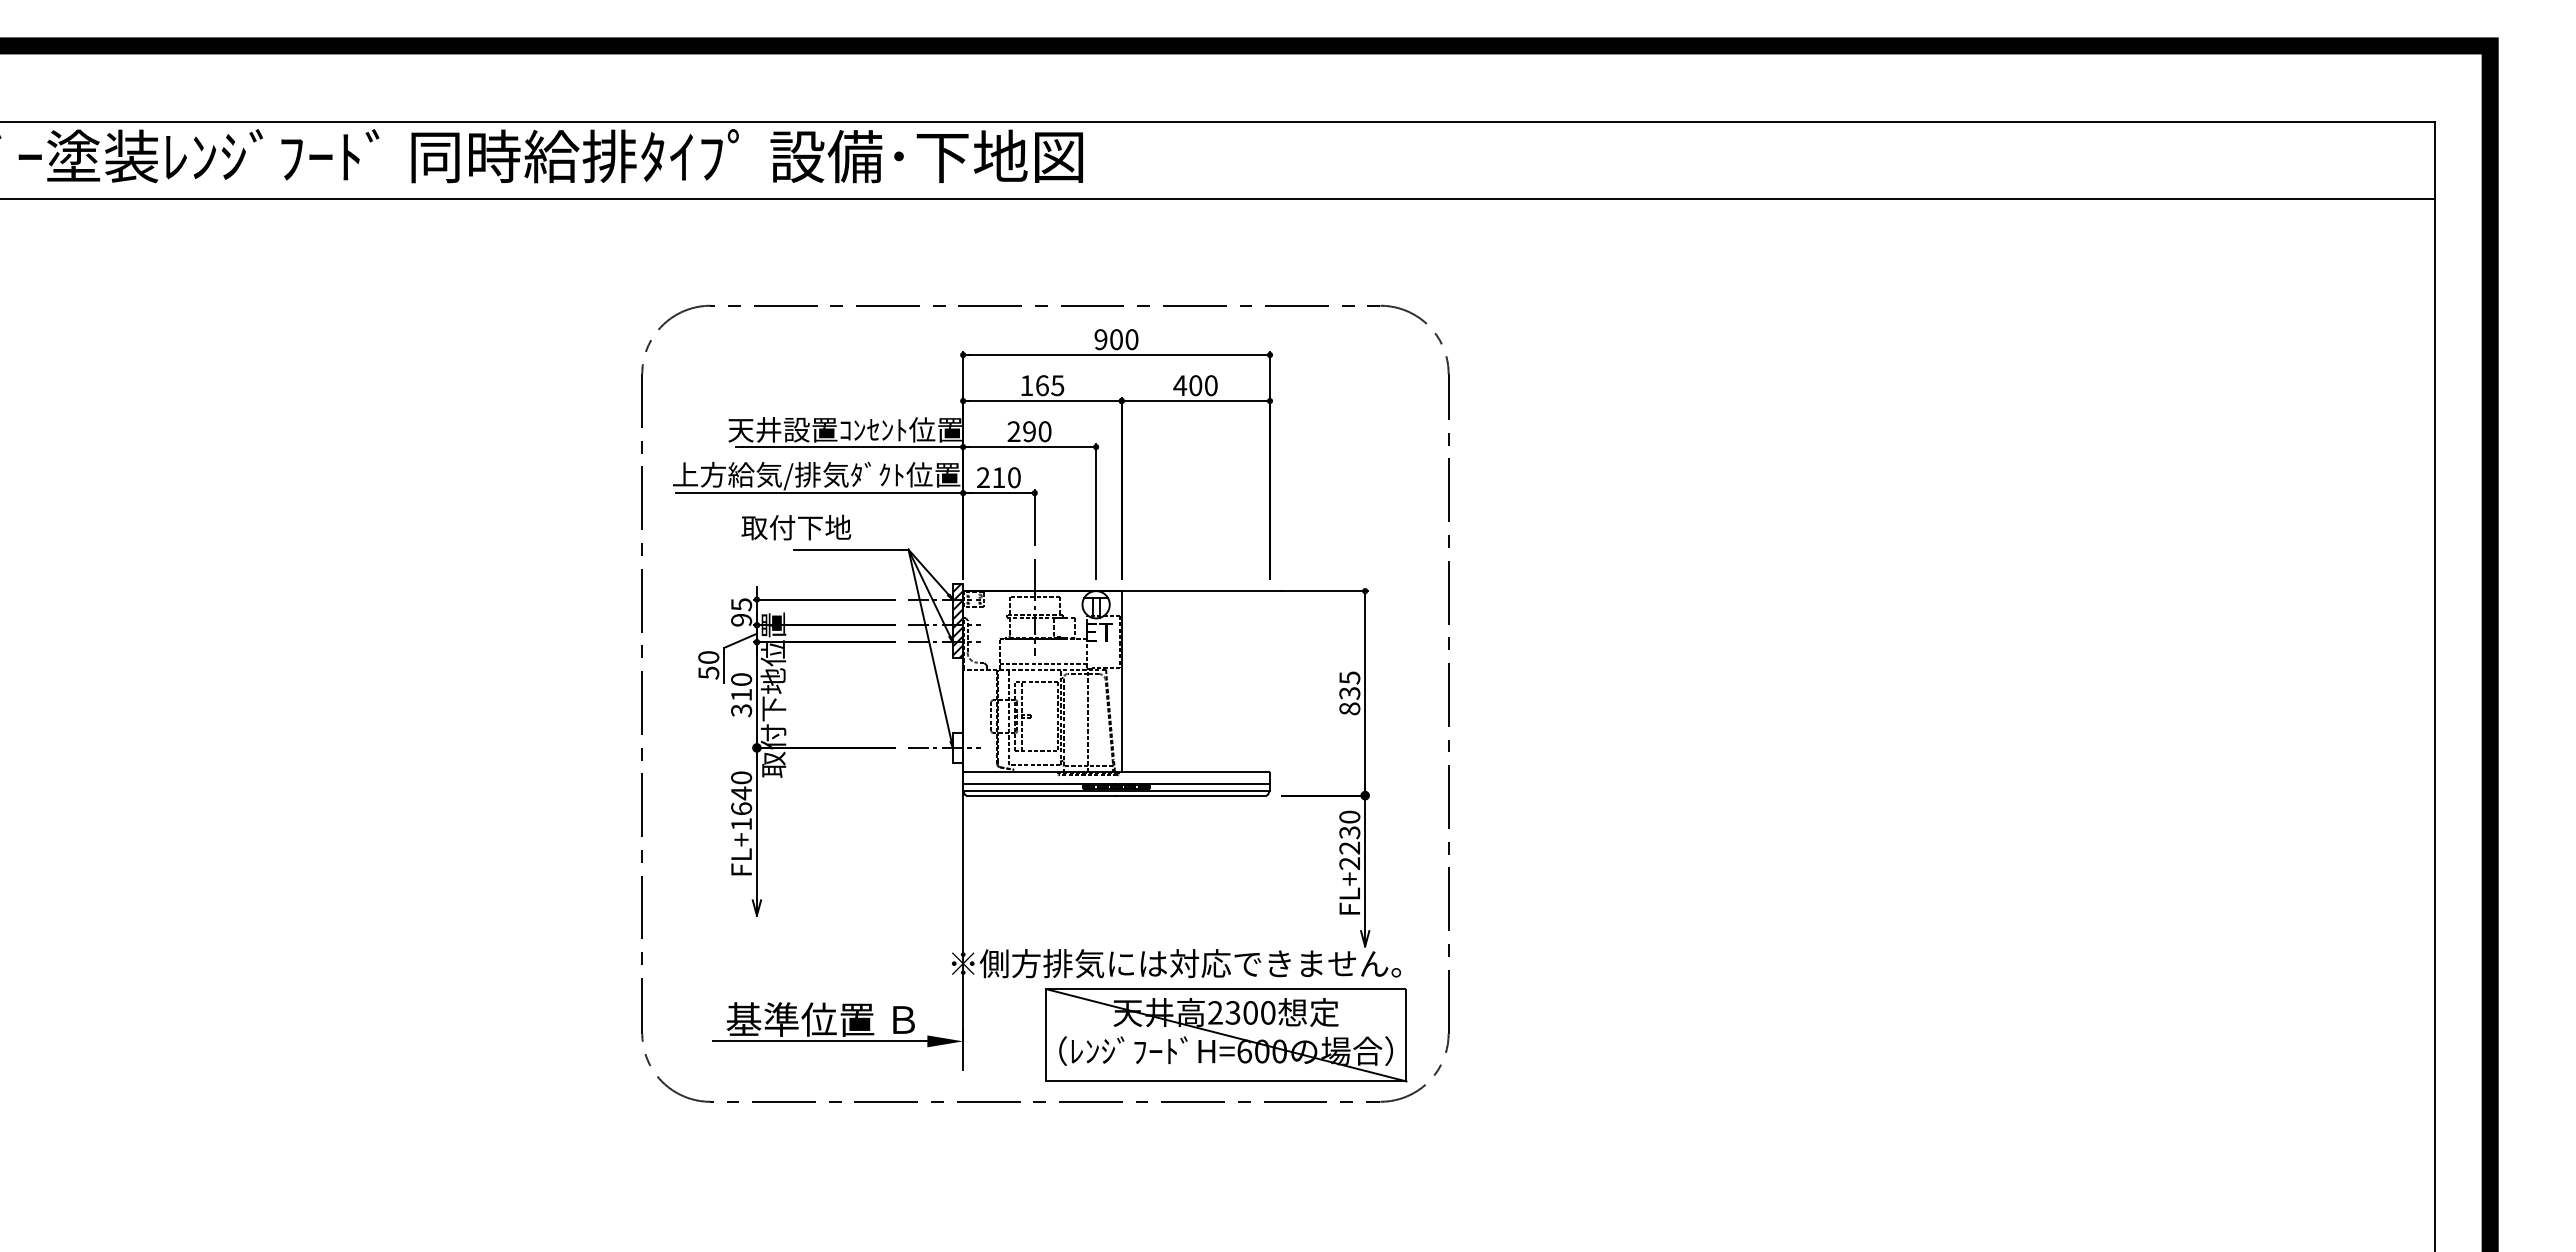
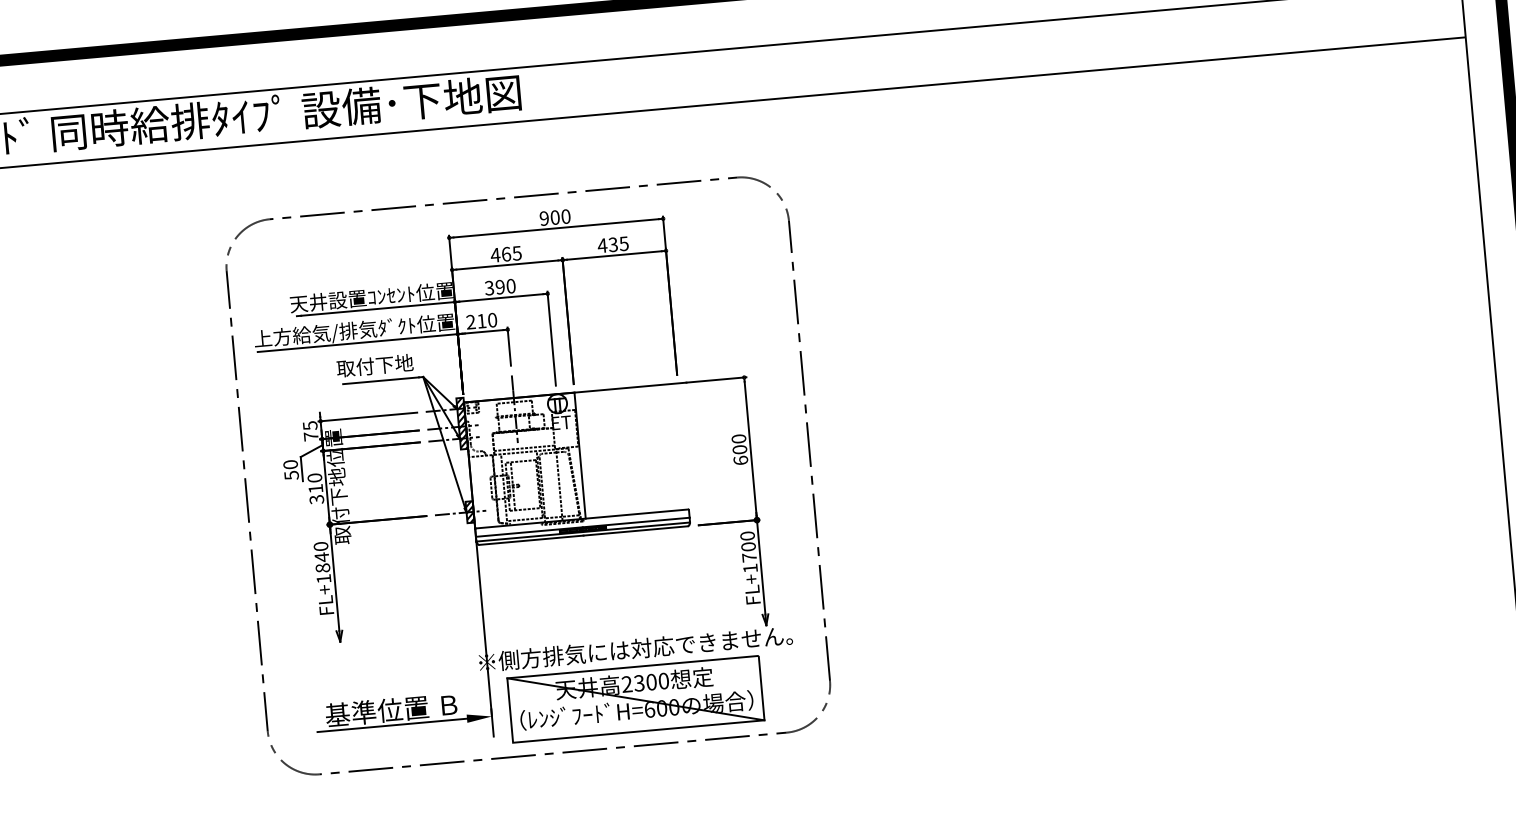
text: (1026, 385) -> (495, 255), 165 -> 465
text: (1203, 385) -> (618, 244), 400 -> 435
text: (1013, 431) -> (489, 288), 290 -> 390
text: (796, 527) -> (375, 365), moved
text: (741, 619) -> (311, 436), 95 -> 75
text: (1349, 693) -> (739, 449), 835 -> 600
hatch: (957, 747) -> (469, 511), added
text: (741, 808) -> (322, 567), FL+1640 -> FL+1840
text: (1349, 848) -> (749, 557), FL+2230 -> FL+1700
part: (1225, 1035) -> (635, 699), moved

